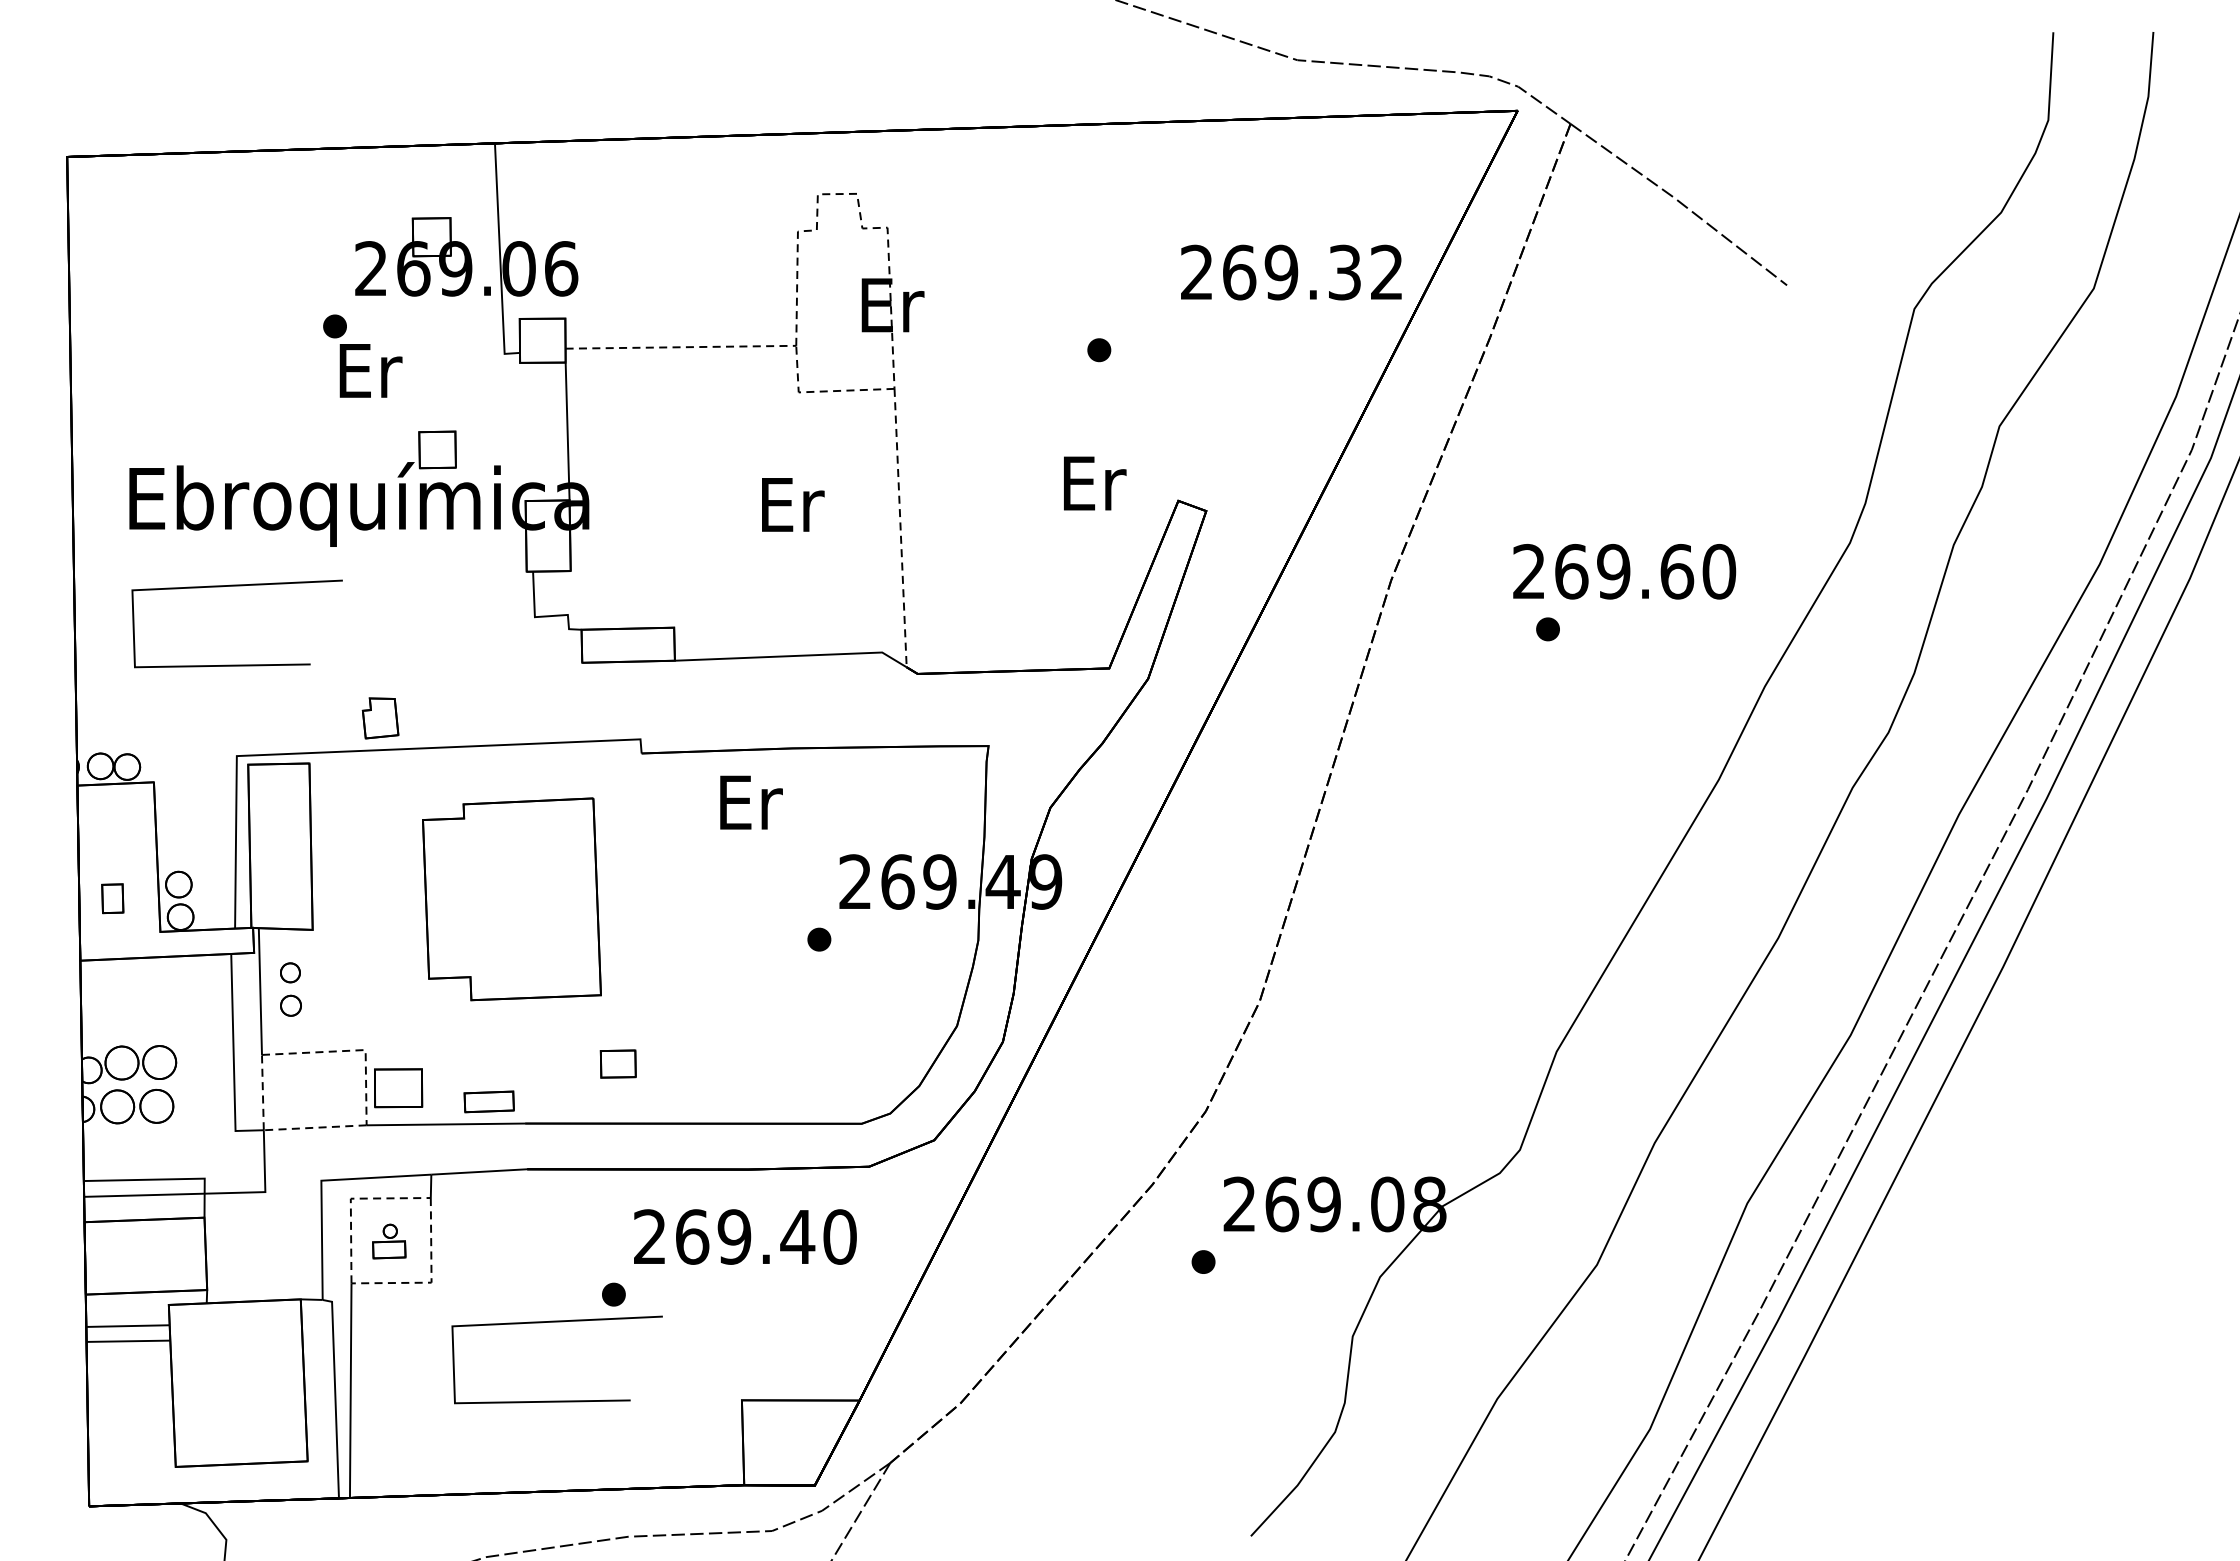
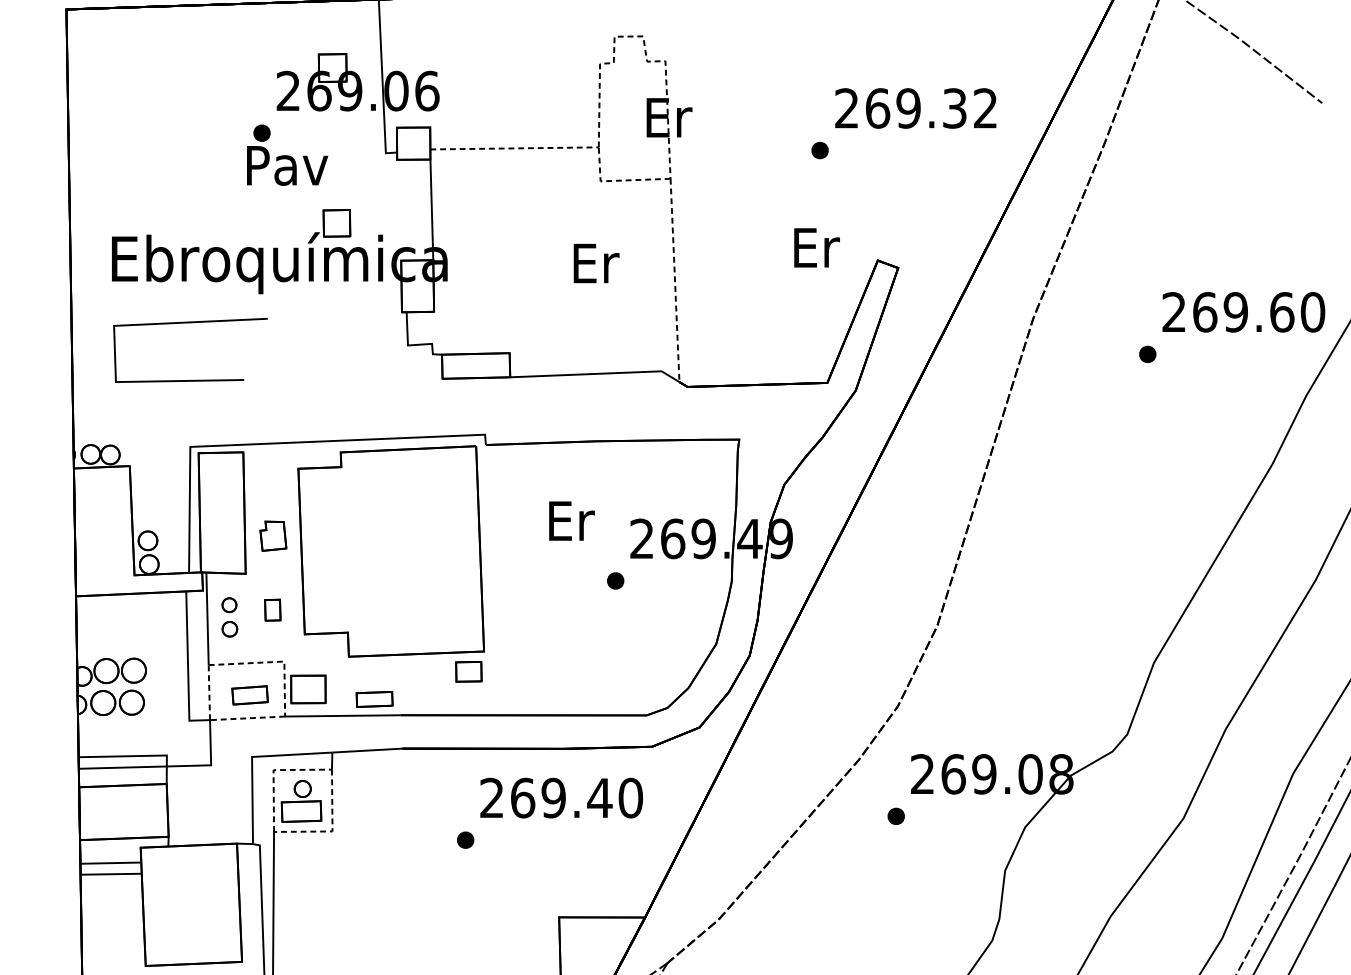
text: (1291, 272) -> (915, 108), moved
text: (369, 371) -> (287, 166), Er -> Pav
text: (1624, 571) -> (1243, 312), moved
part: (380, 718) -> (273, 536), moved
text: (751, 802) -> (571, 520), moved
part: (112, 898) -> (272, 610), moved
part: (511, 899) -> (390, 551), size x1.43
part: (318, 1095) -> (249, 694), added
part: (389, 1241) -> (301, 801), size x1.67
line: (556, 1322) -> (423, 860), removed

